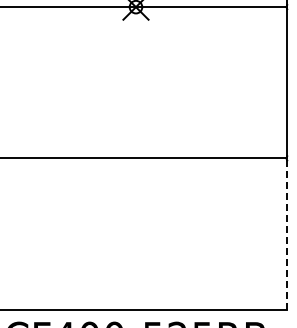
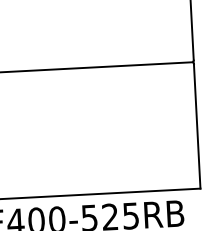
line: (287, 235) -> (197, 126), dashed -> solid

